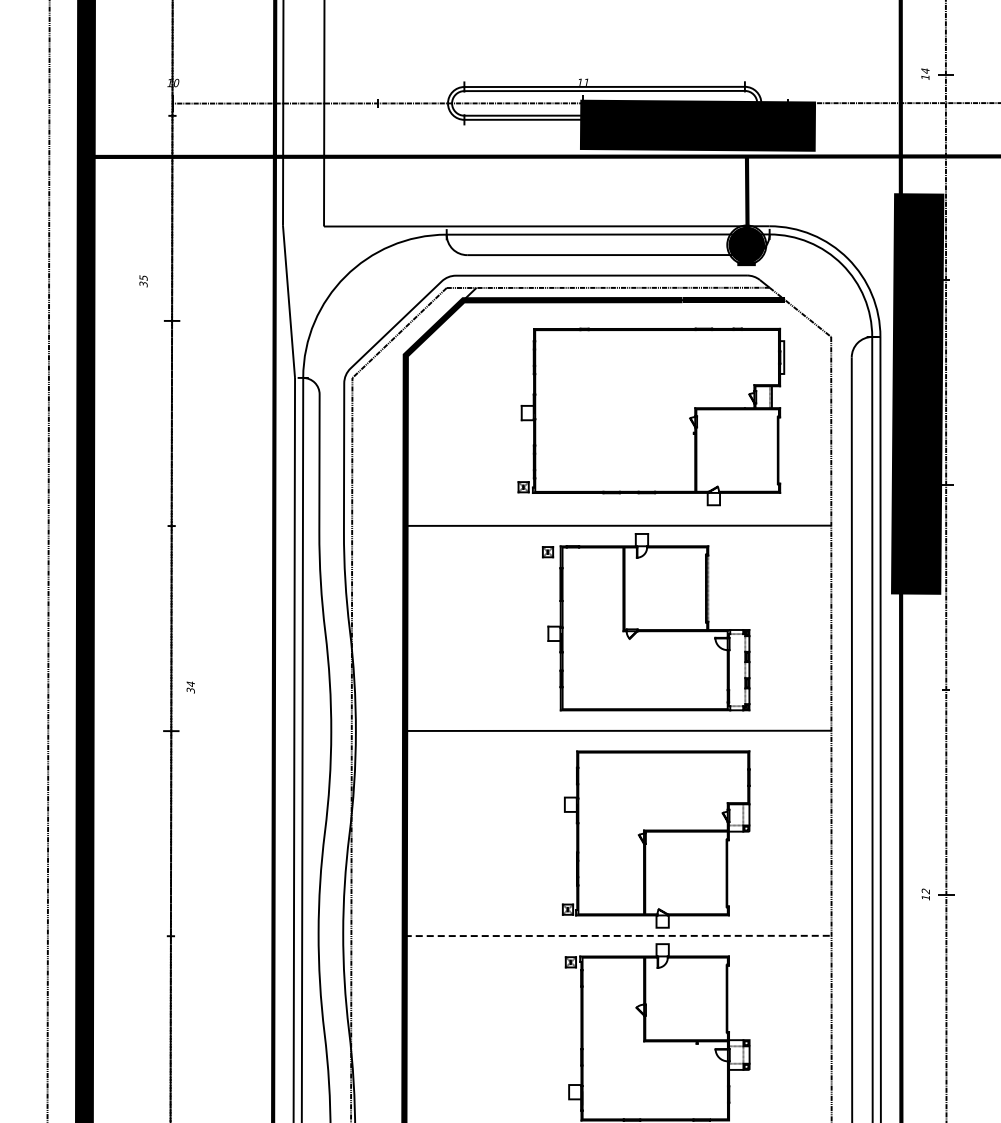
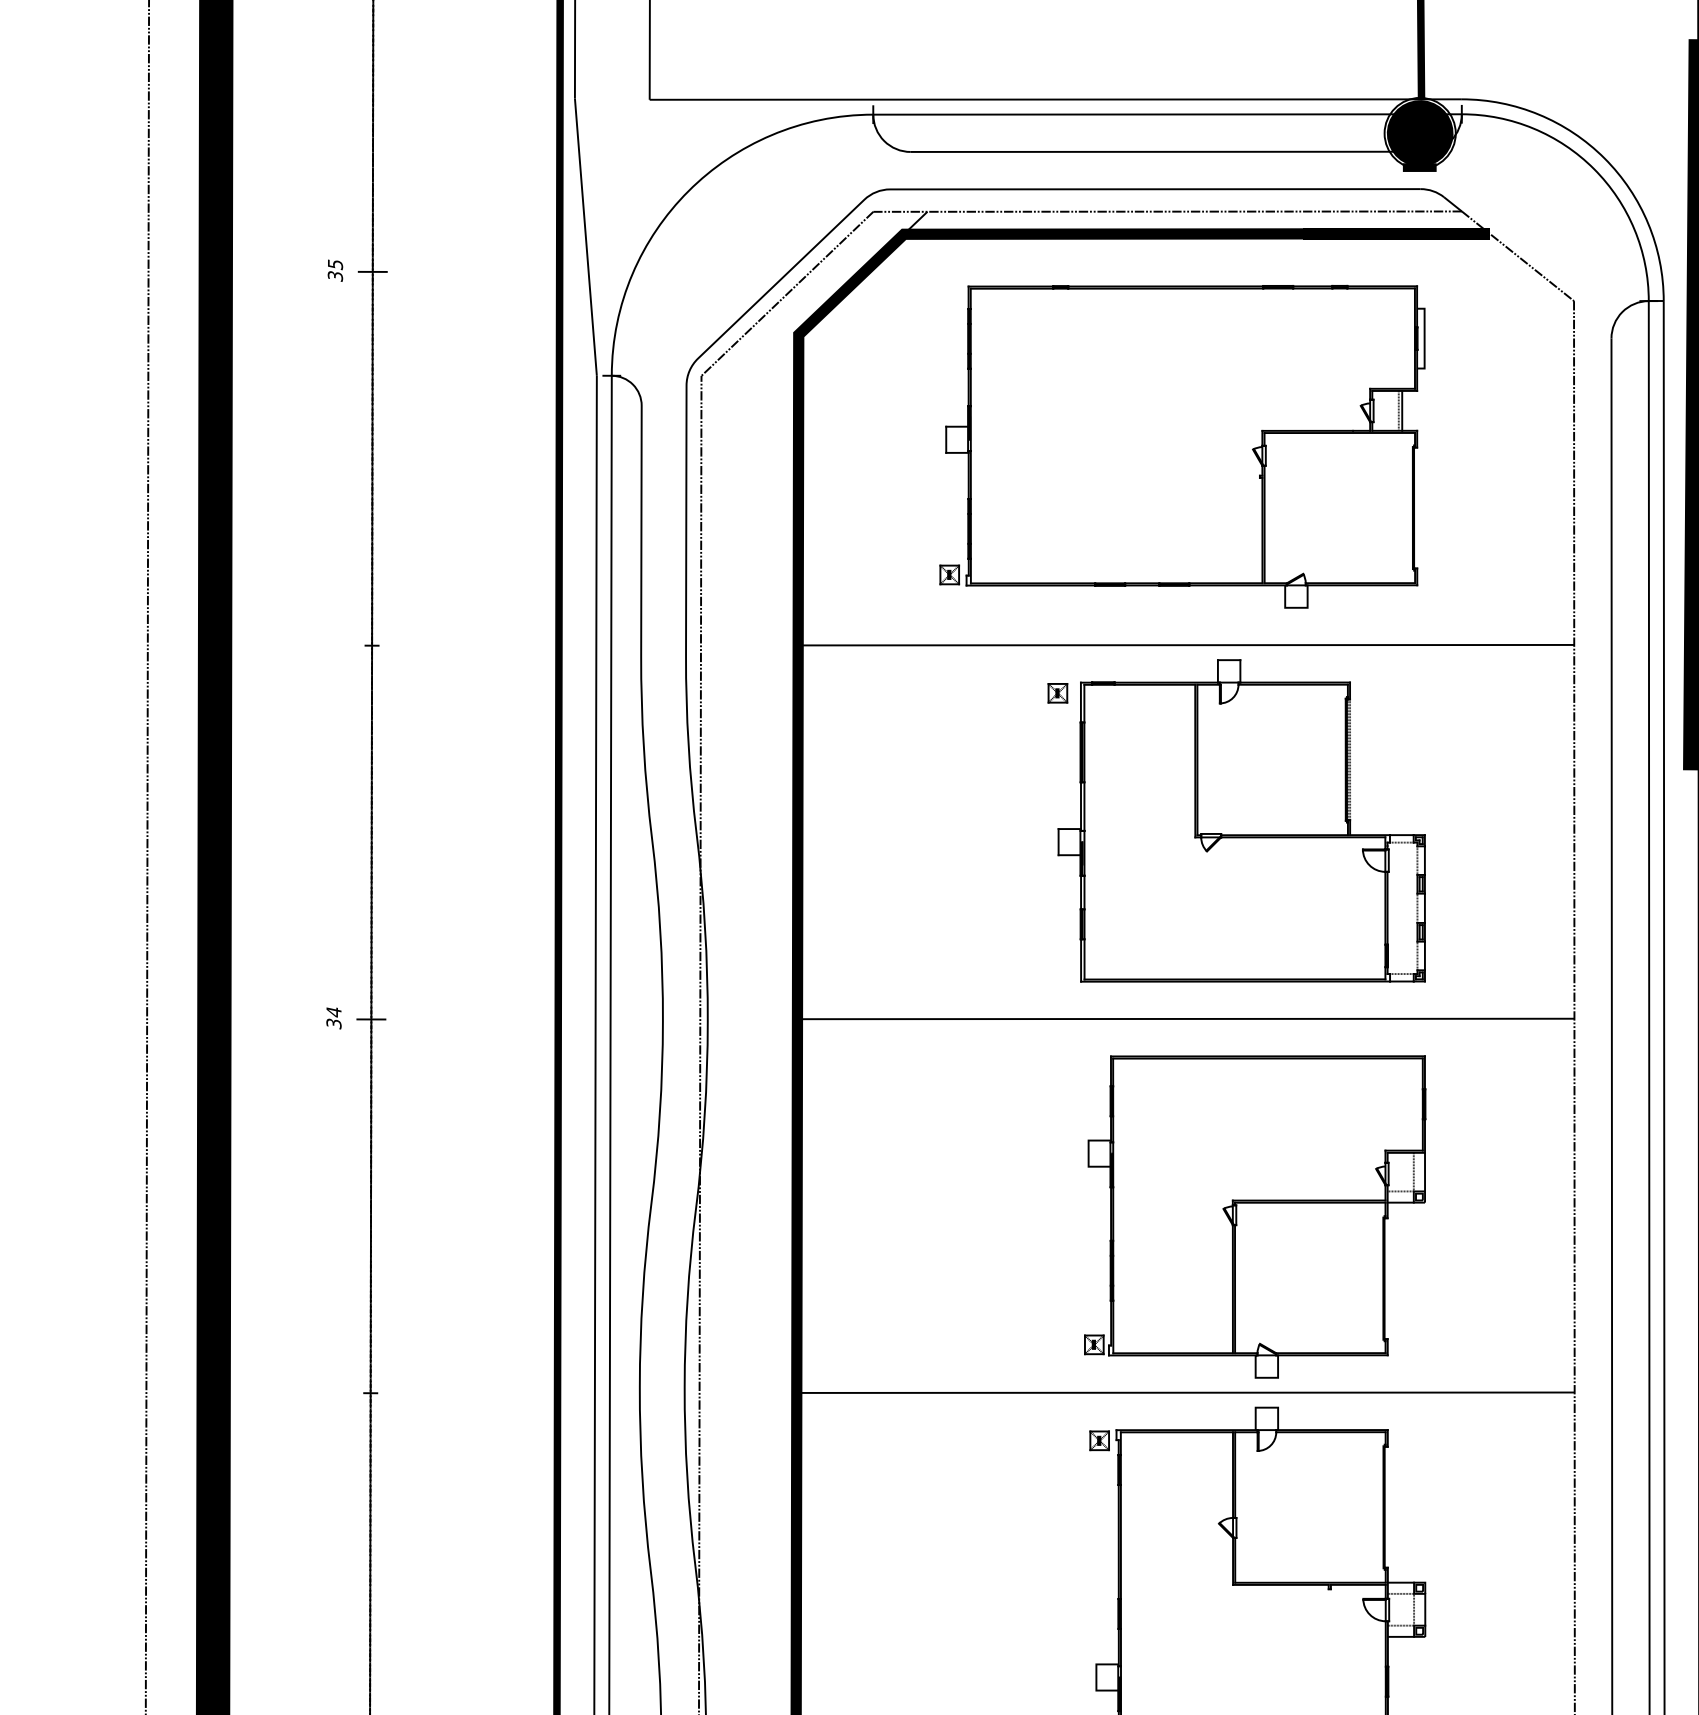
text: (143, 281) -> (335, 271), moved
part: (651, 416) -> (1182, 446), moved
text: (190, 687) -> (333, 1018), moved
line: (618, 935) -> (1186, 1391), dashed -> solid

